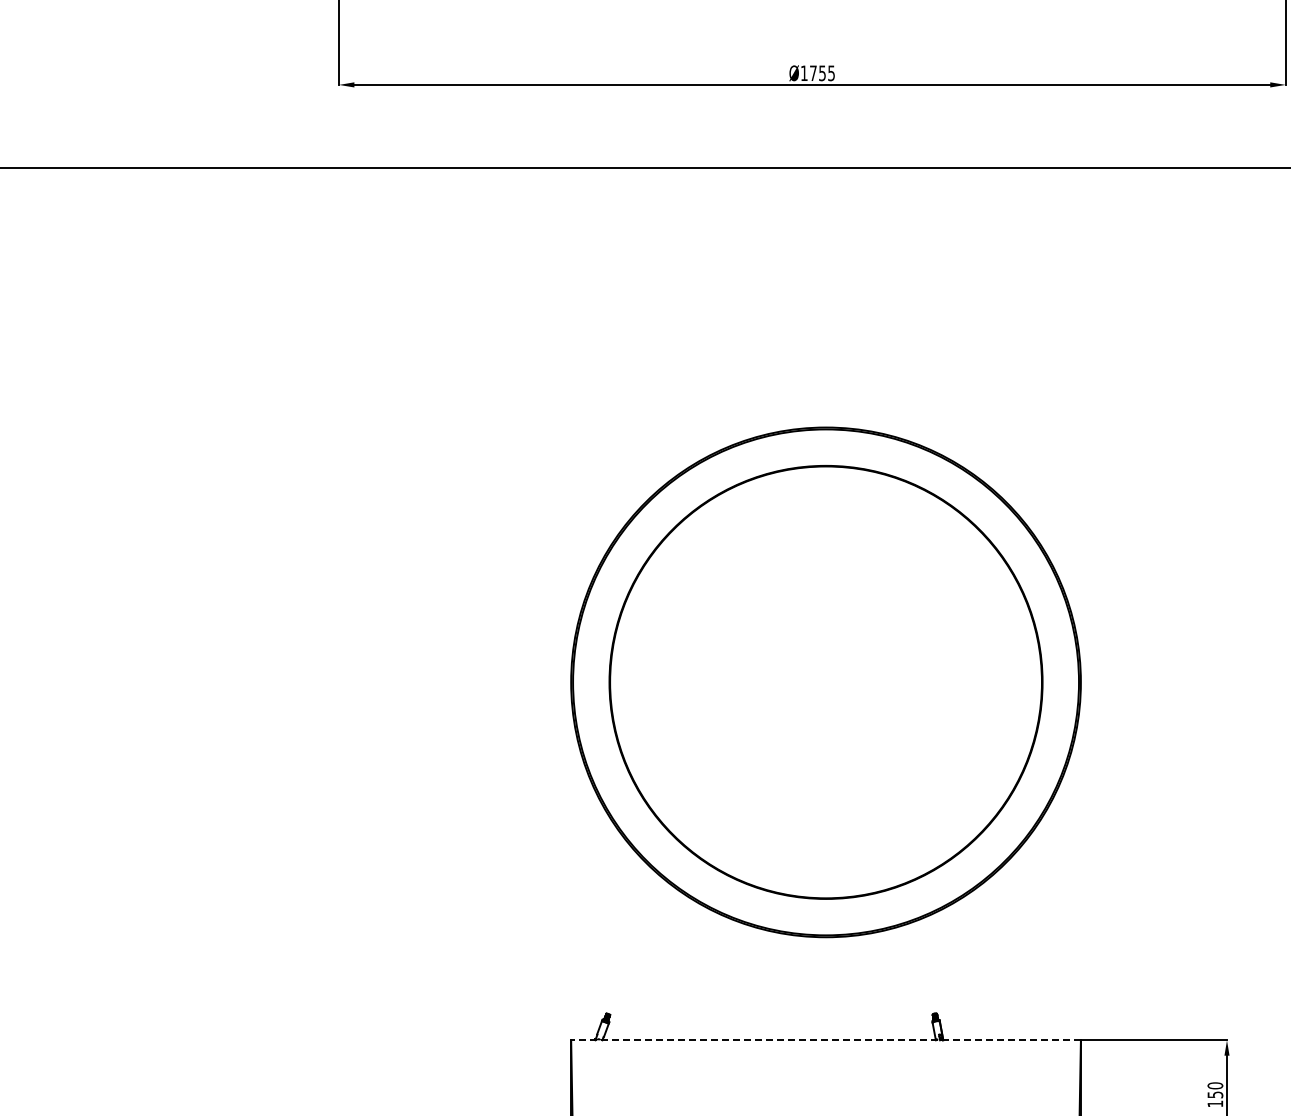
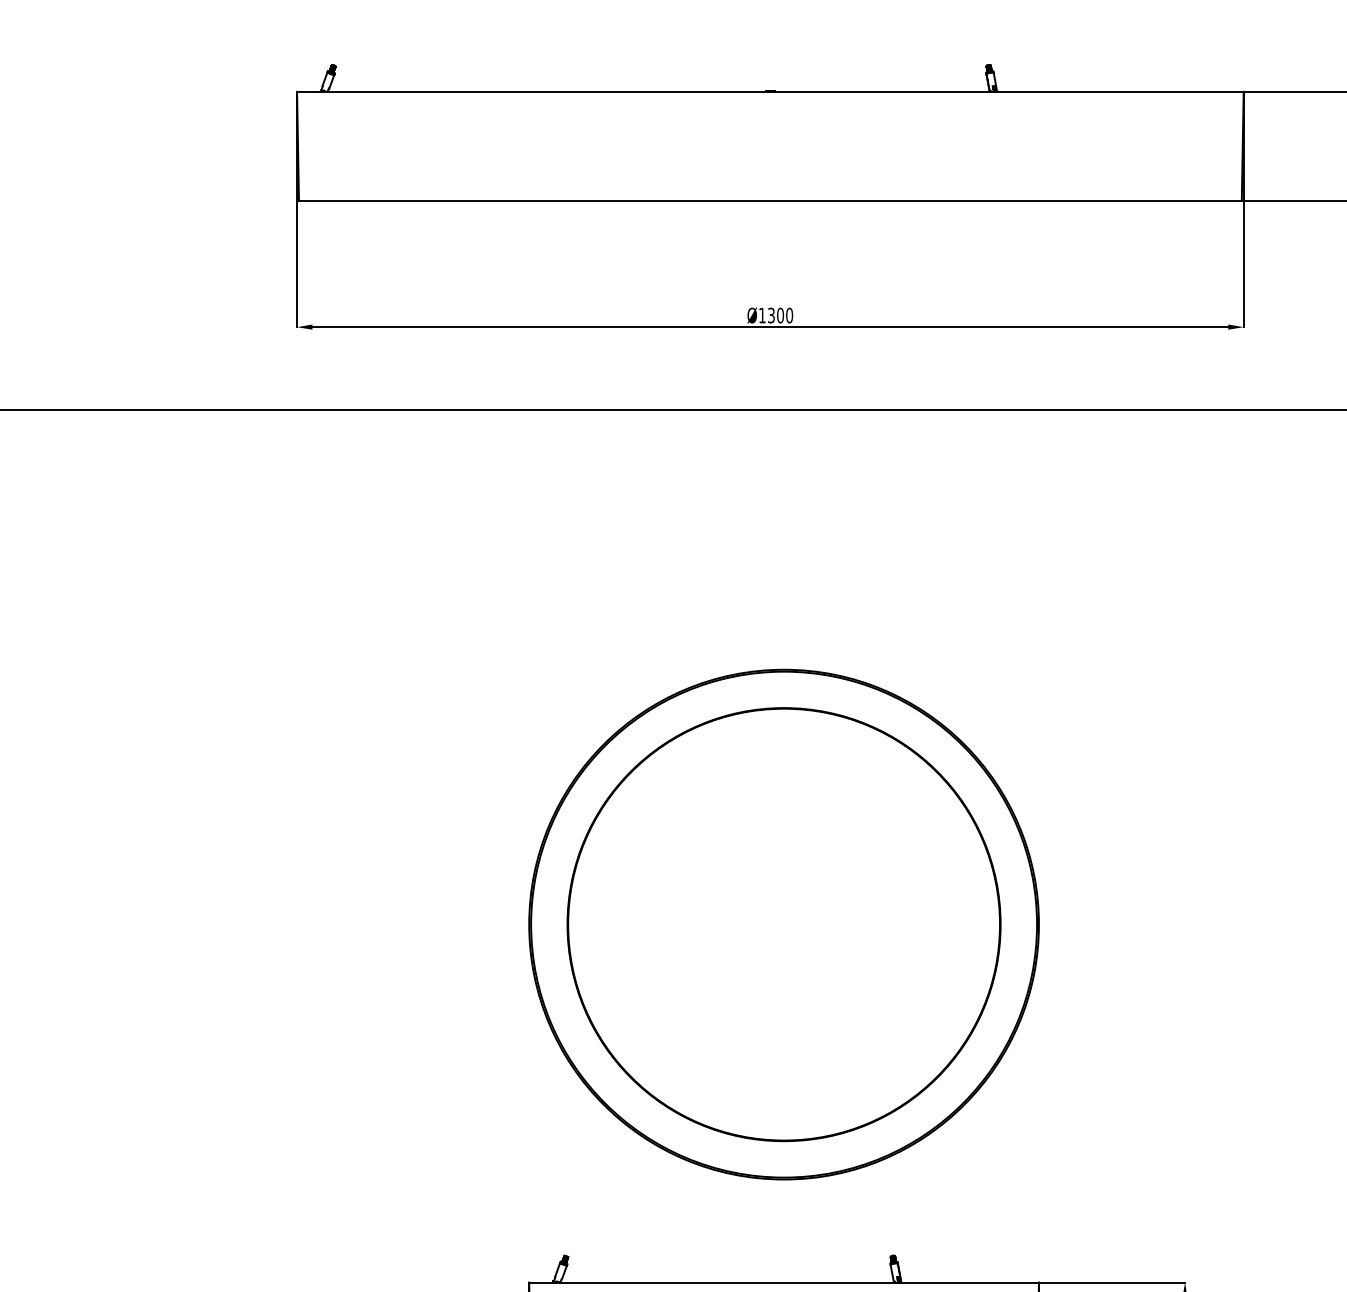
text: (822, 73) -> (780, 315), Ø1755 -> Ø1300
line: (826, 1040) -> (784, 1282), dashed -> solid

